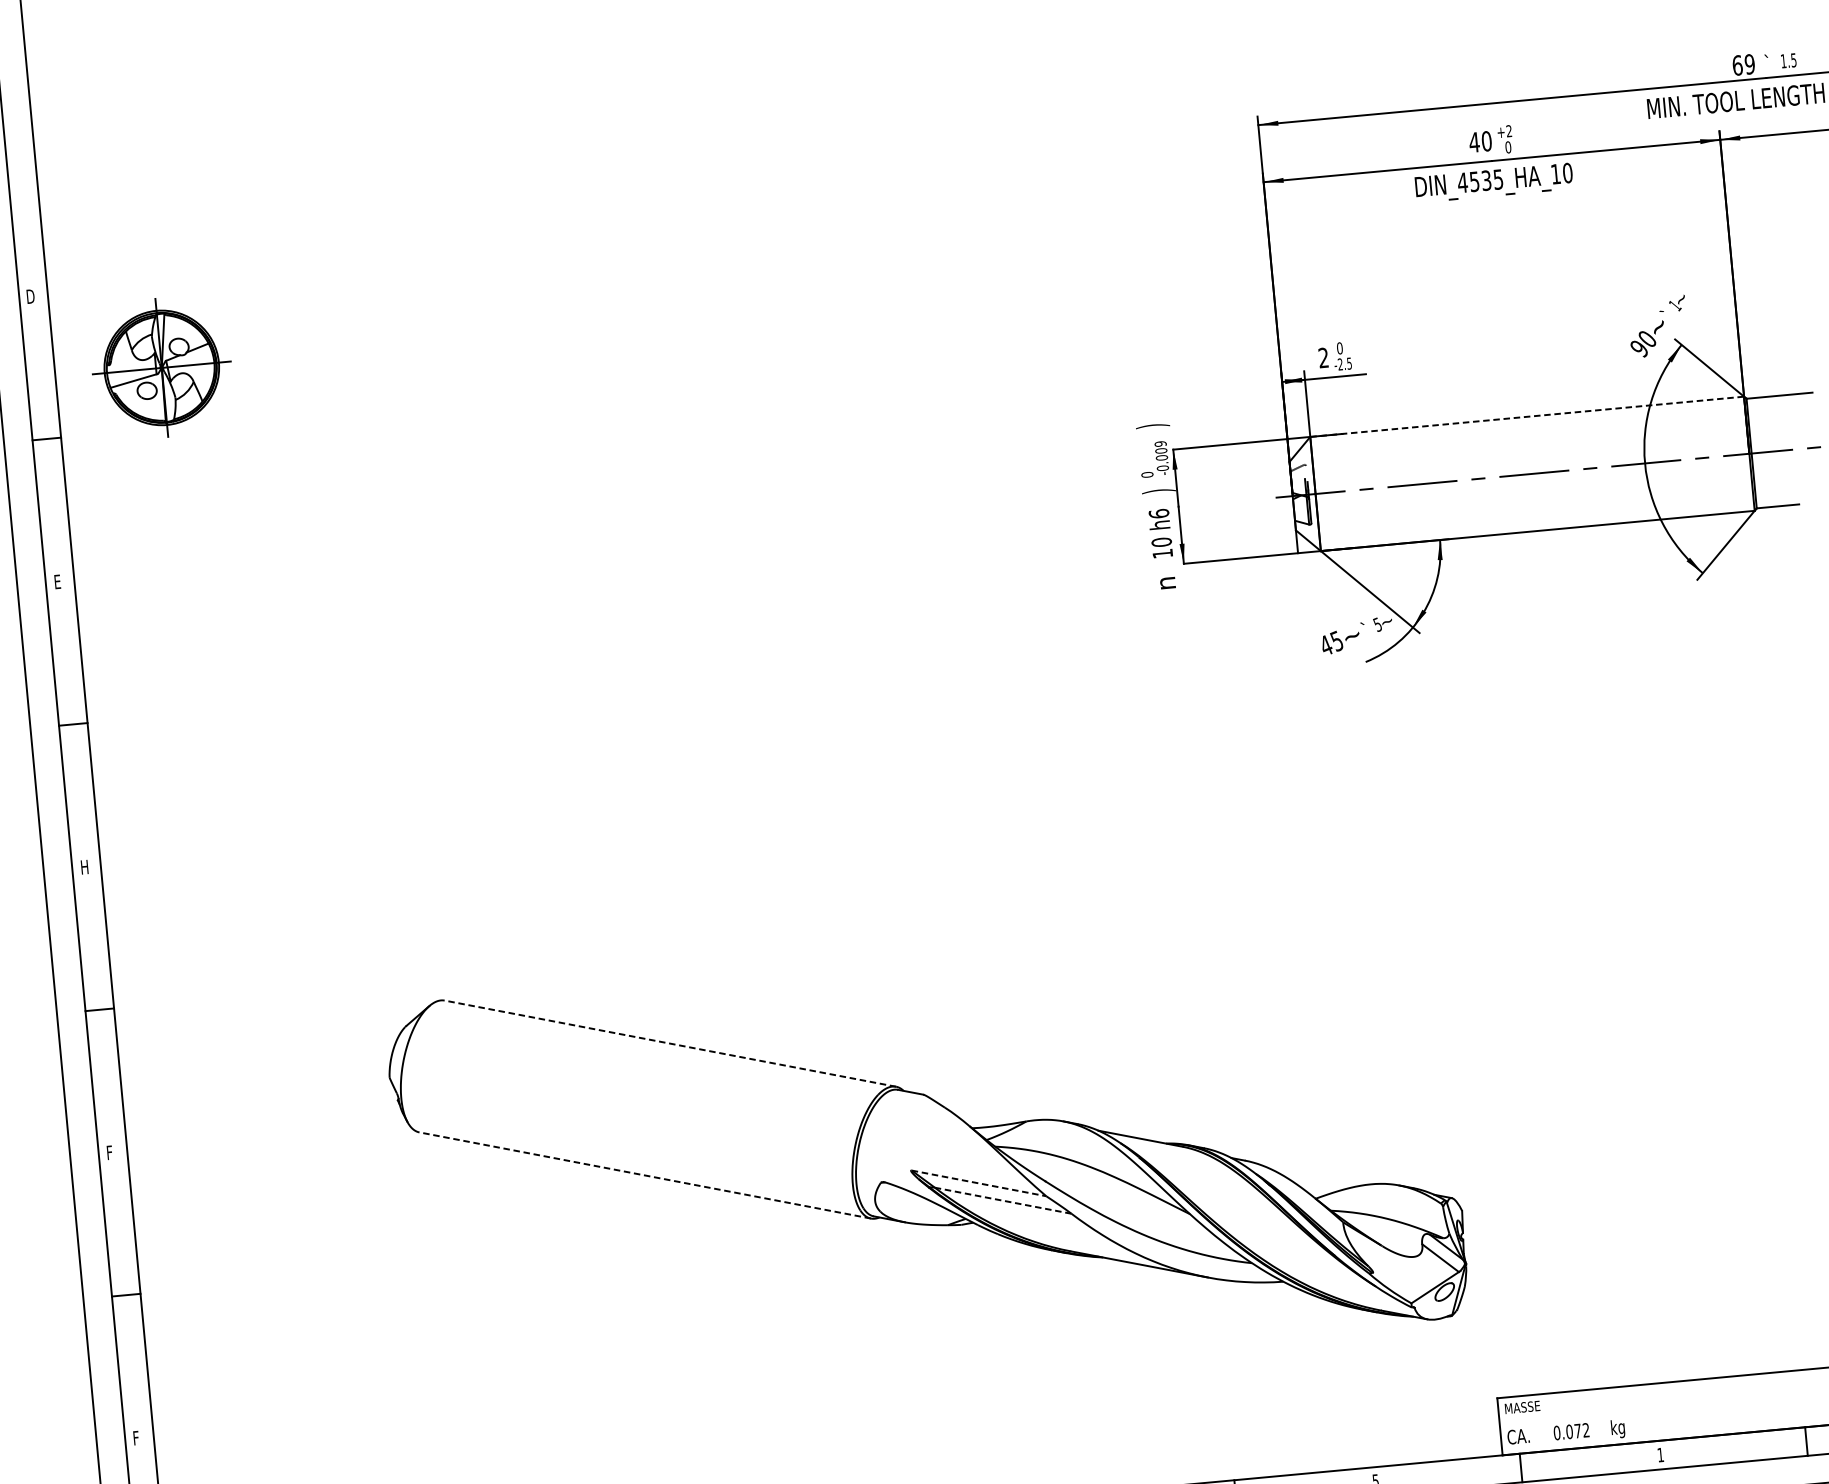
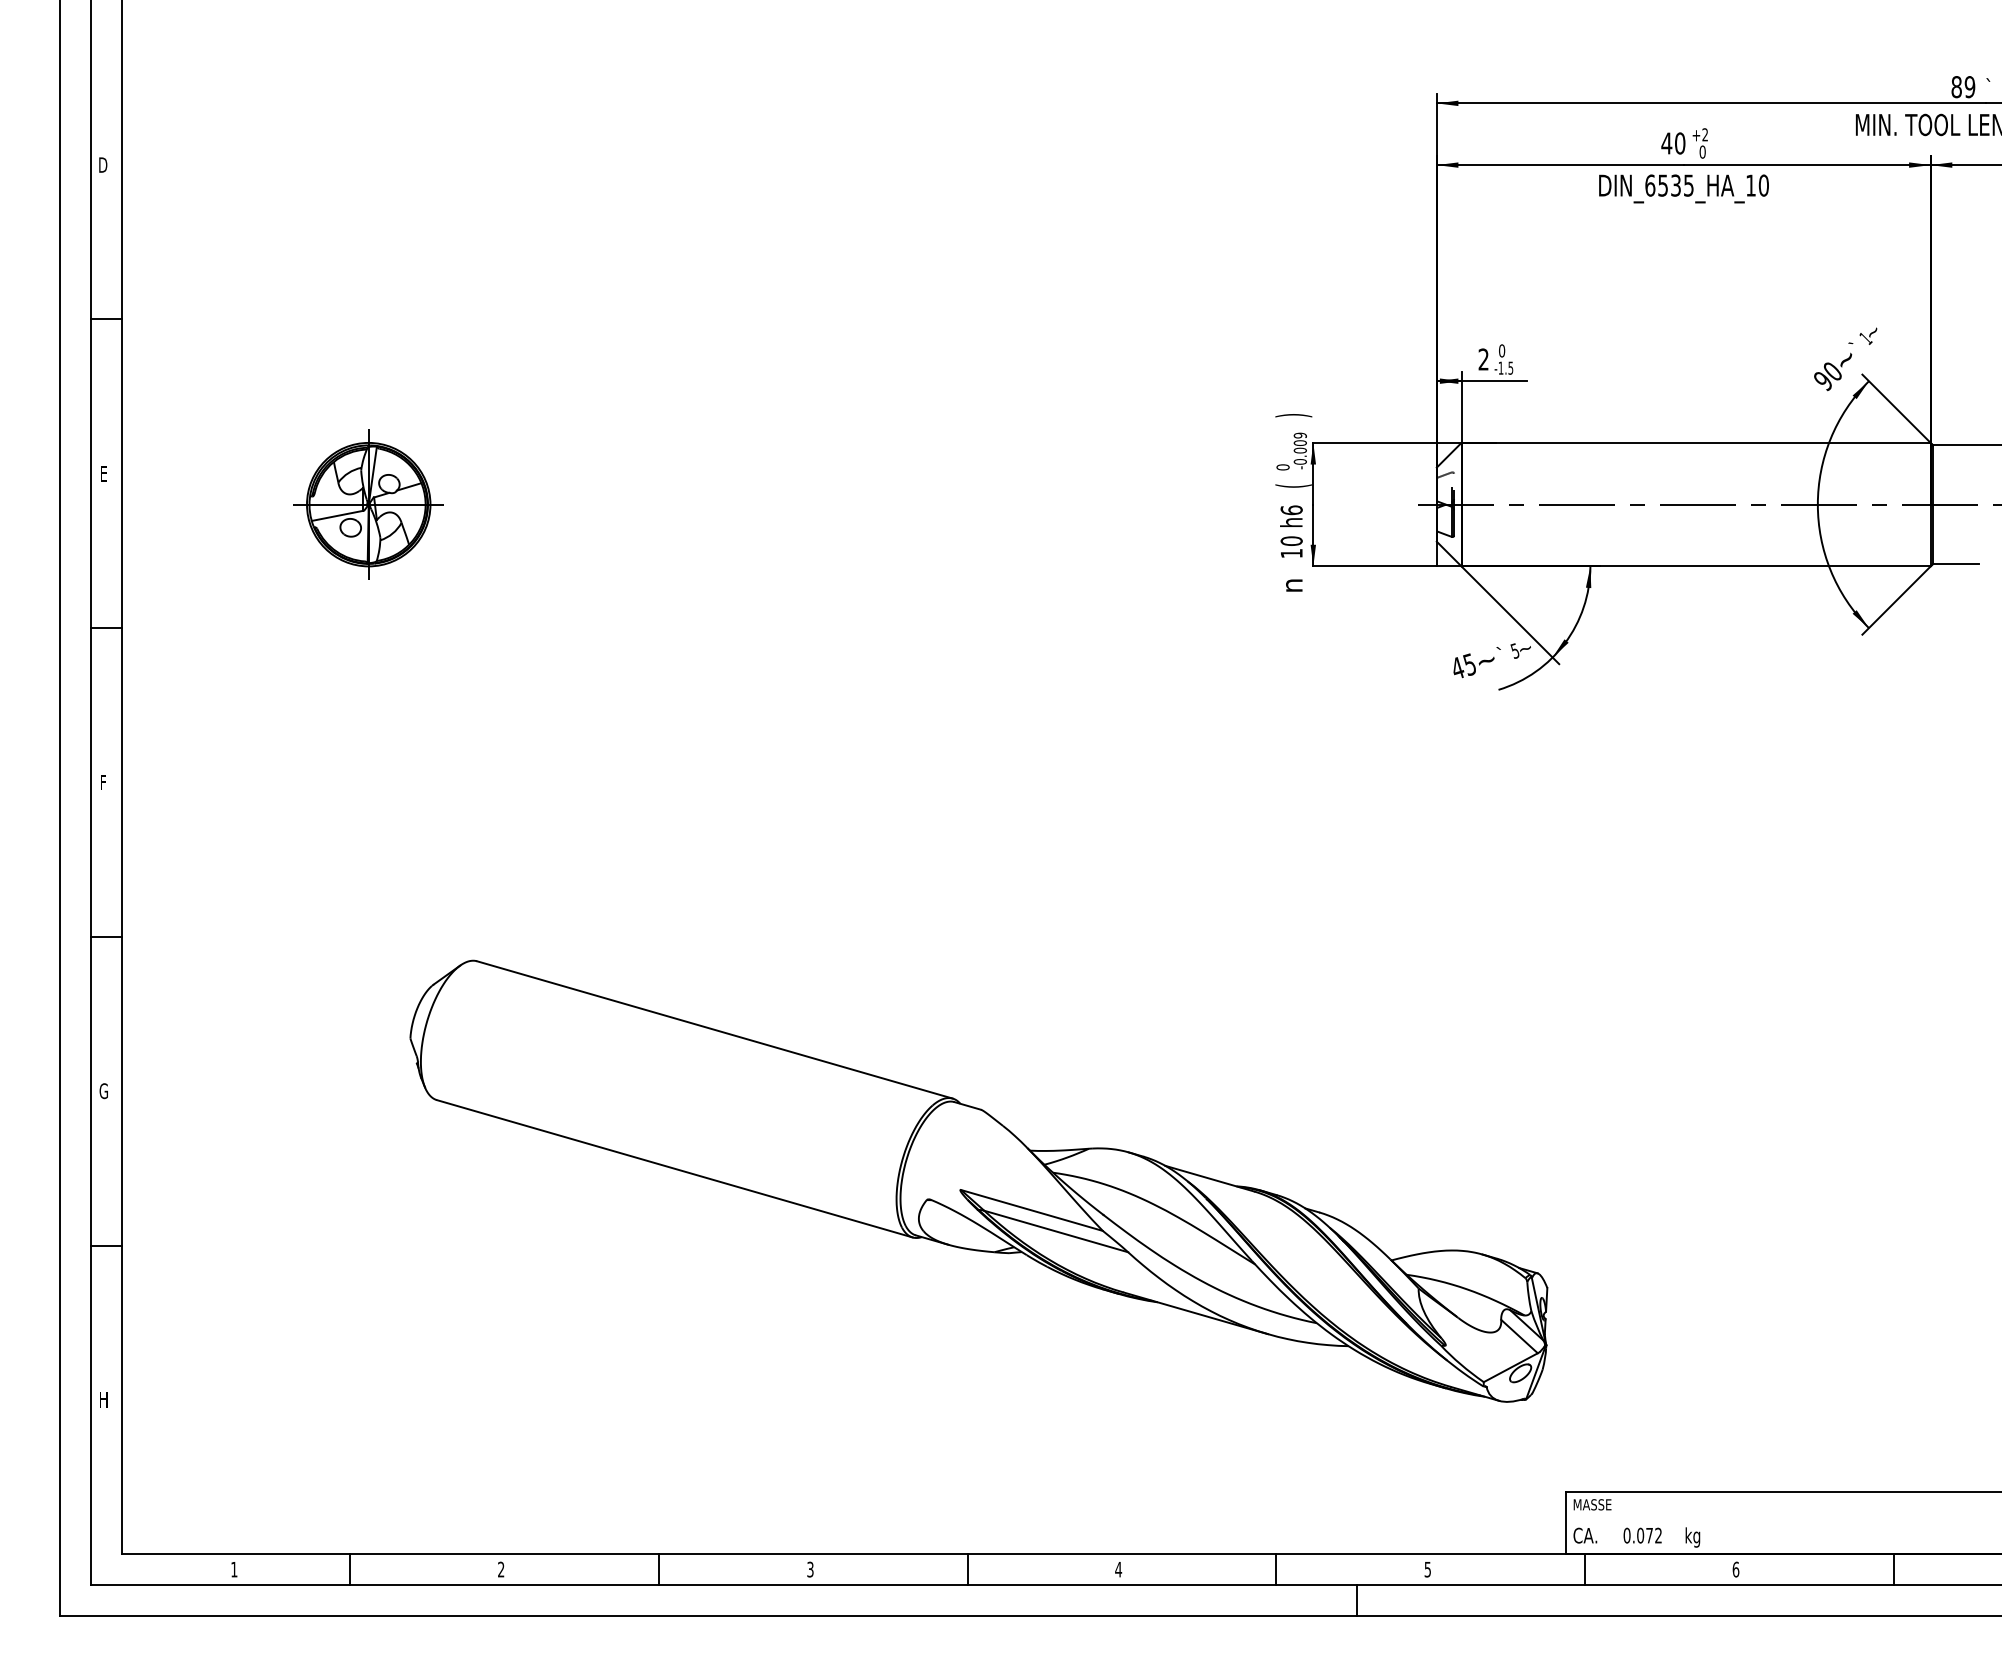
text: (1737, 65) -> (1956, 87), 69 -> 89
text: (1462, 182) -> (1650, 185), DIN_4535_HA_10 -> DIN_6535_HA_10
text: (1339, 363) -> (1500, 367), -2.5 -> -1.5
part: (161, 367) -> (368, 504), moved
line: (1527, 416) -> (1696, 442), dashed -> solid
text: (1158, 490) -> (1293, 485), ) -> (
text: (84, 867) -> (104, 782), H -> F
line: (669, 1043) -> (714, 1029), dashed -> solid
text: (110, 1153) -> (103, 1091), F -> G
line: (644, 1175) -> (674, 1168), dashed -> solid
line: (978, 1183) -> (1031, 1210), dashed -> solid
line: (1003, 1200) -> (1056, 1231), dashed -> solid
text: (137, 1437) -> (104, 1399), F -> H
text: (1660, 1454) -> (1735, 1569), 1 -> 6

